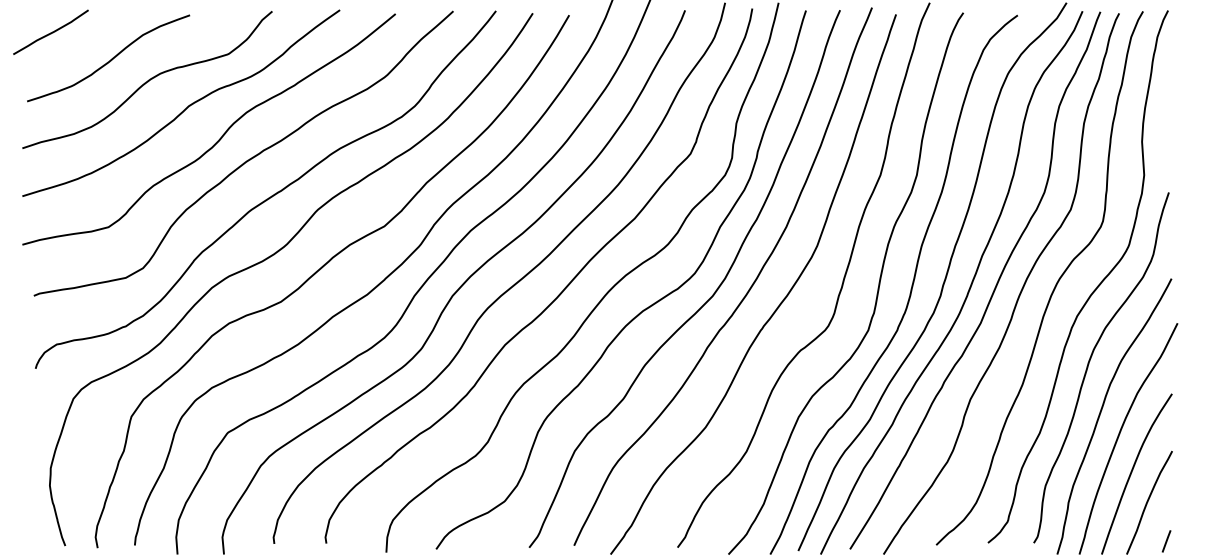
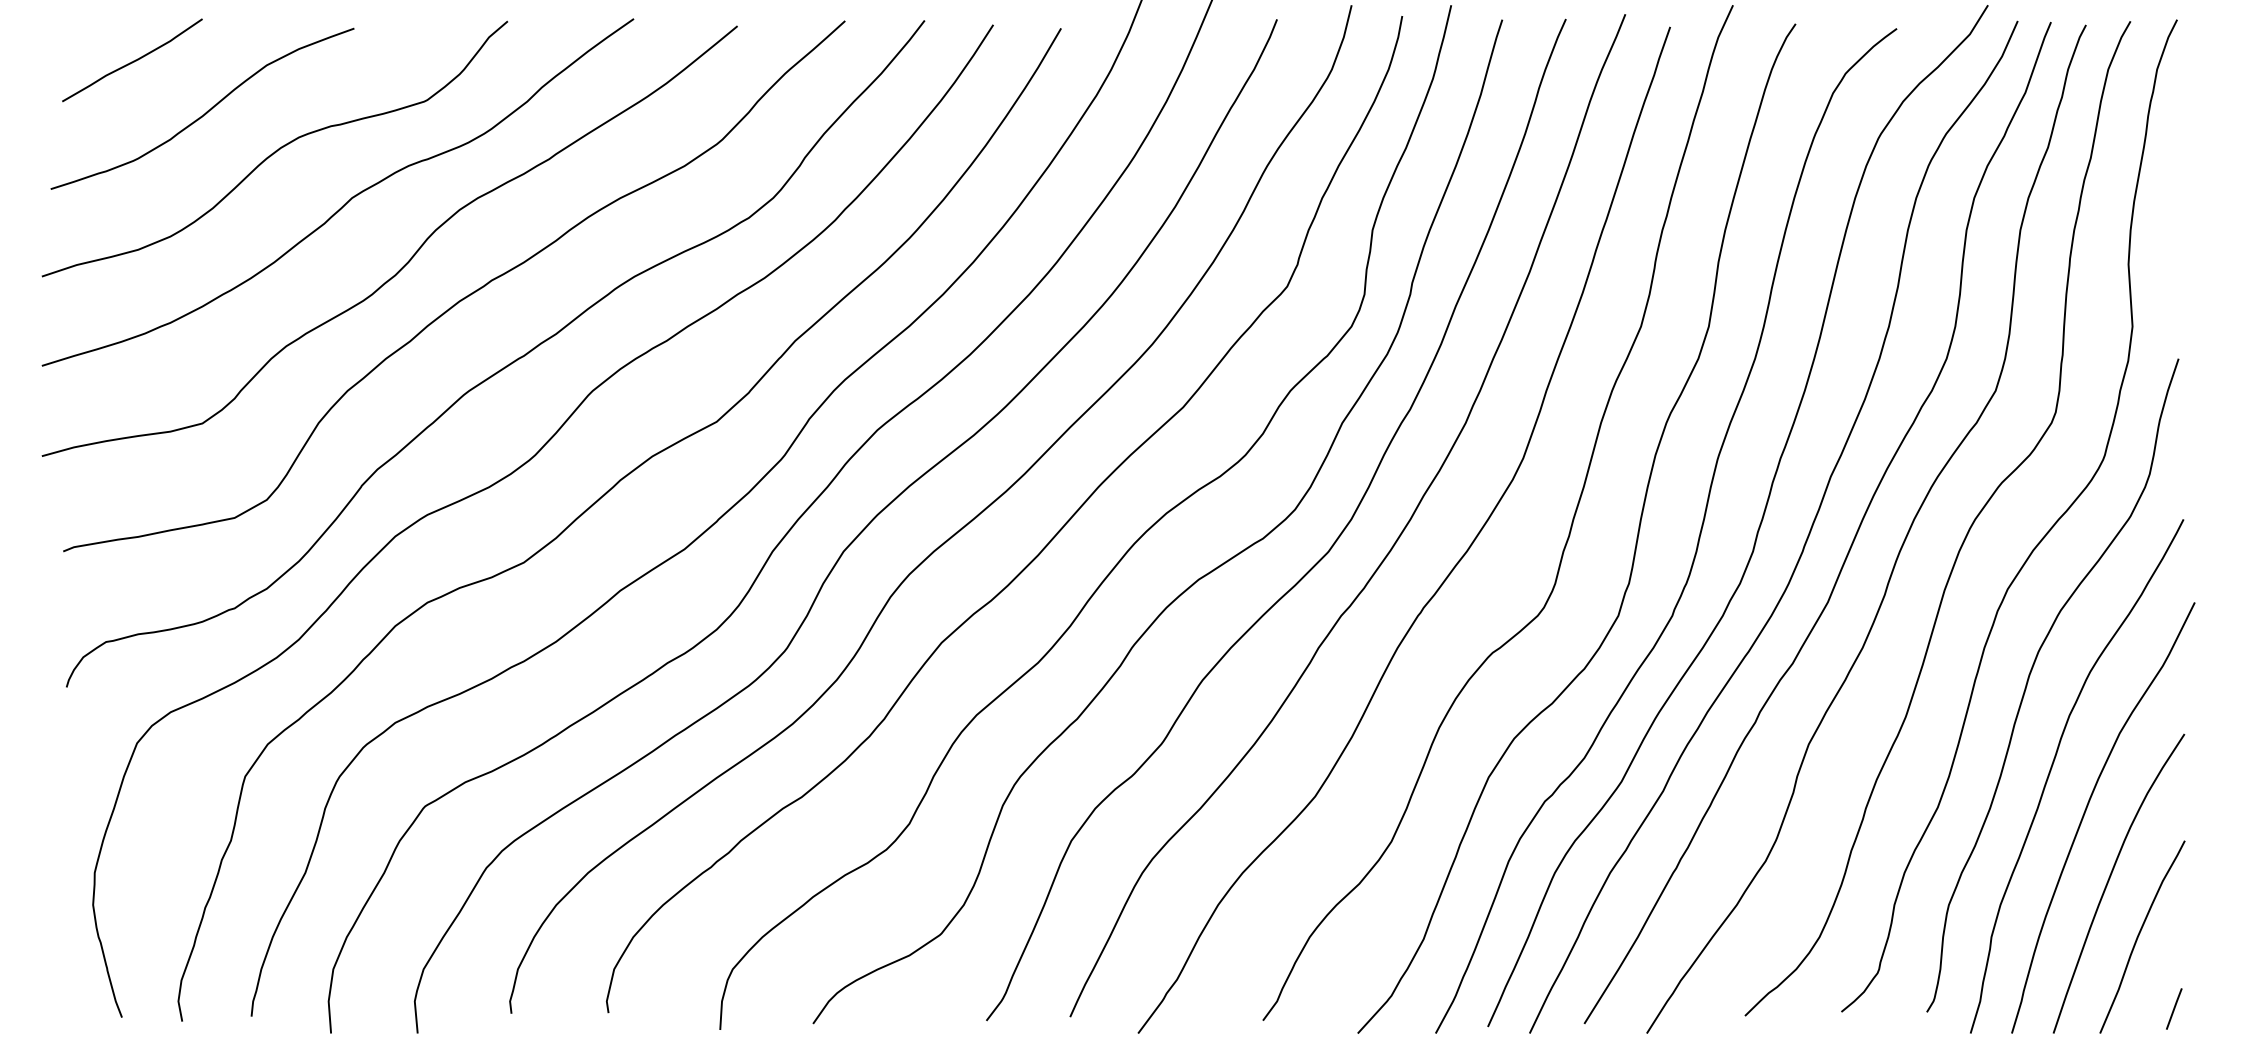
curve: (50, 32) -> (131, 60), moved

